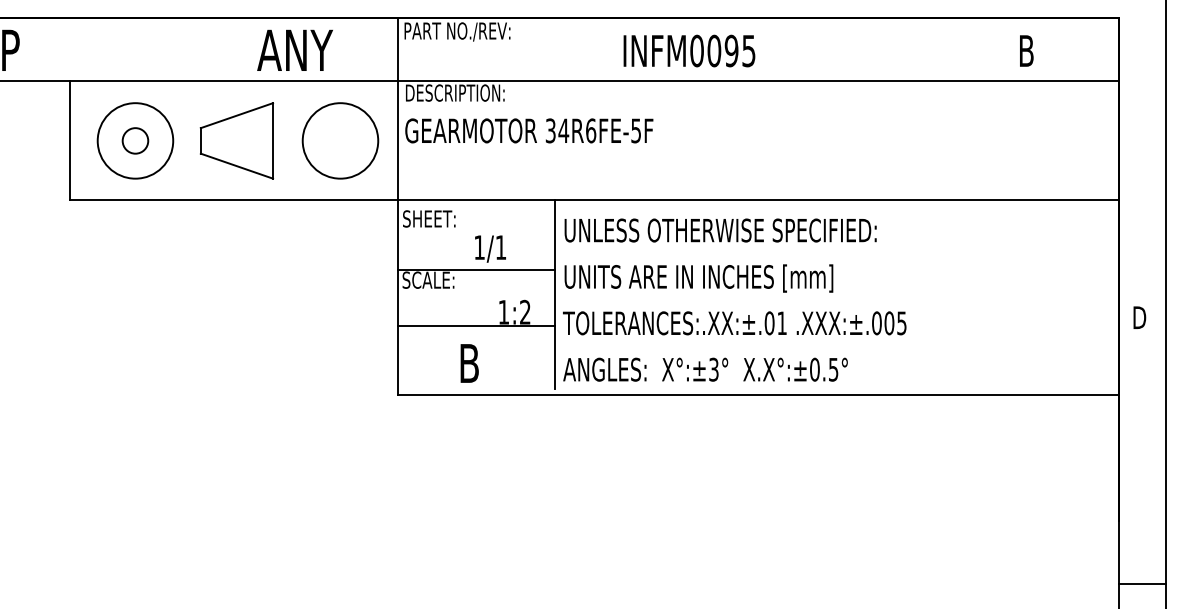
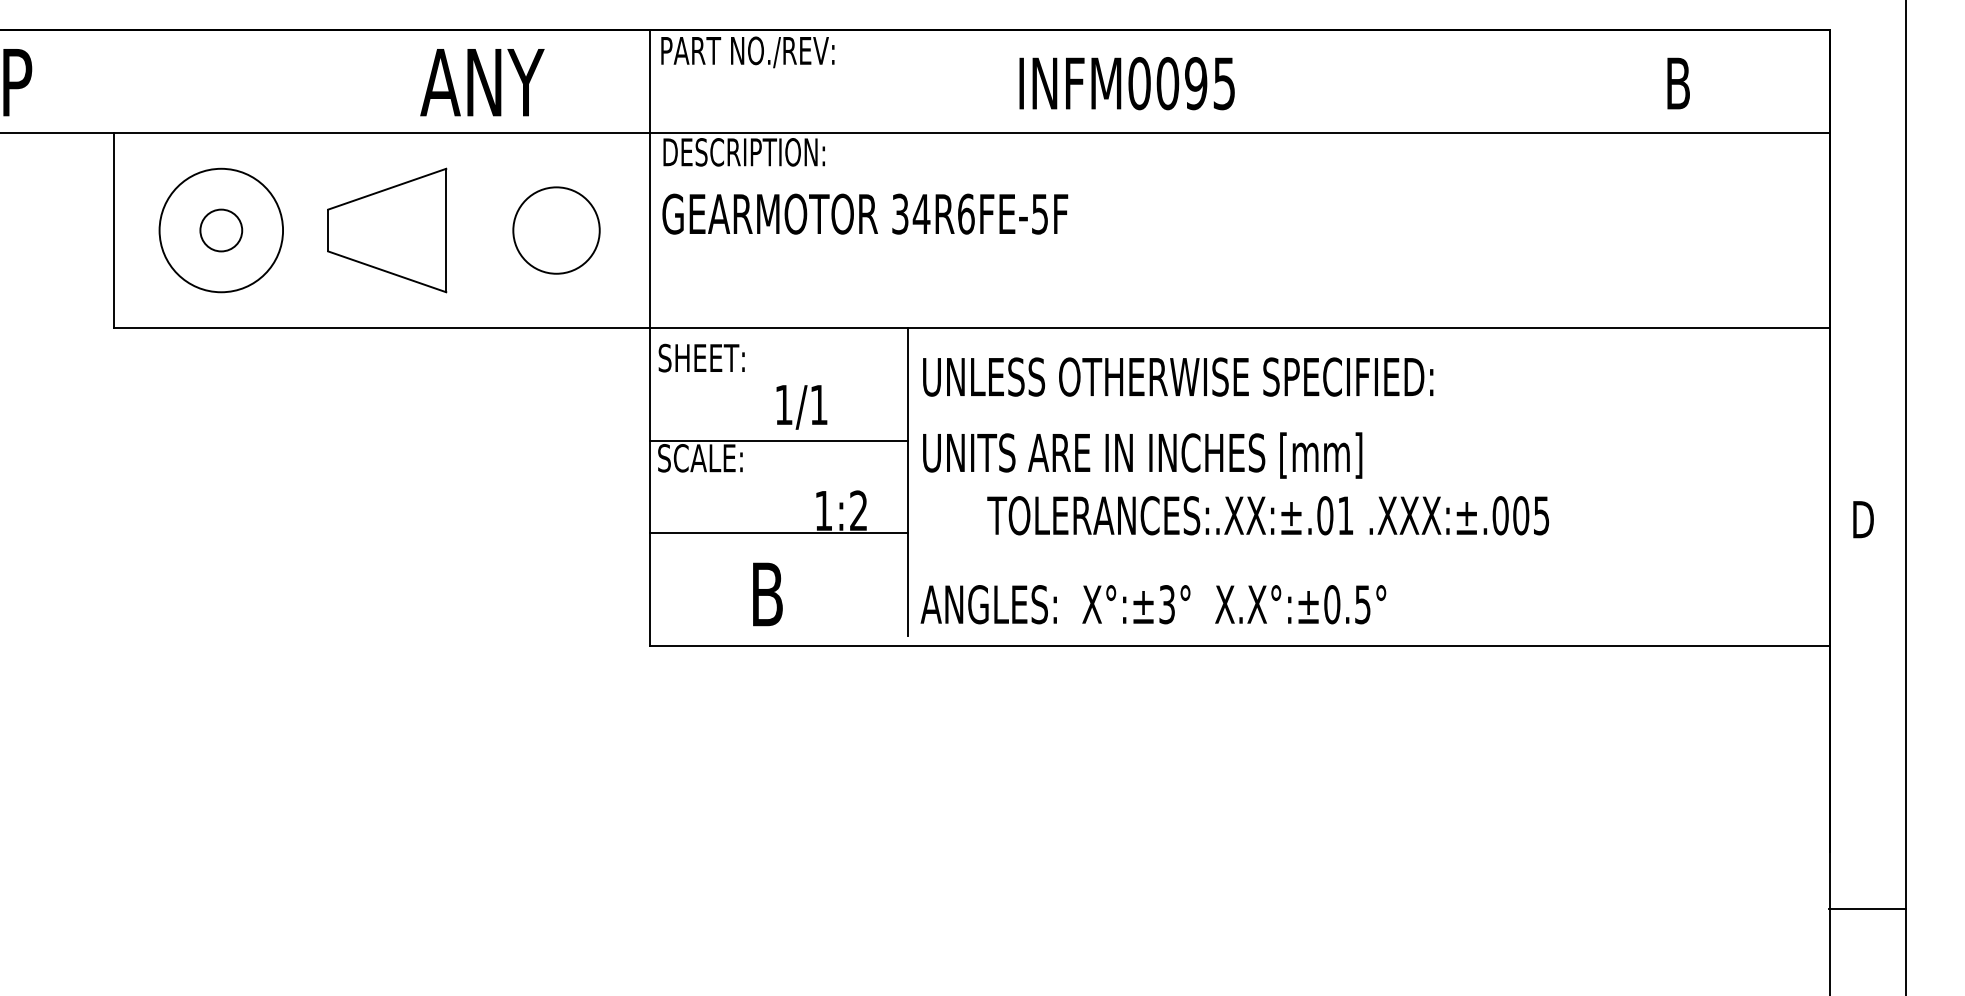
circle: (340, 140) -> (556, 229), size x0.7
text: (734, 323) -> (1267, 515), moved
line: (1141, 583) -> (1866, 908), moved

